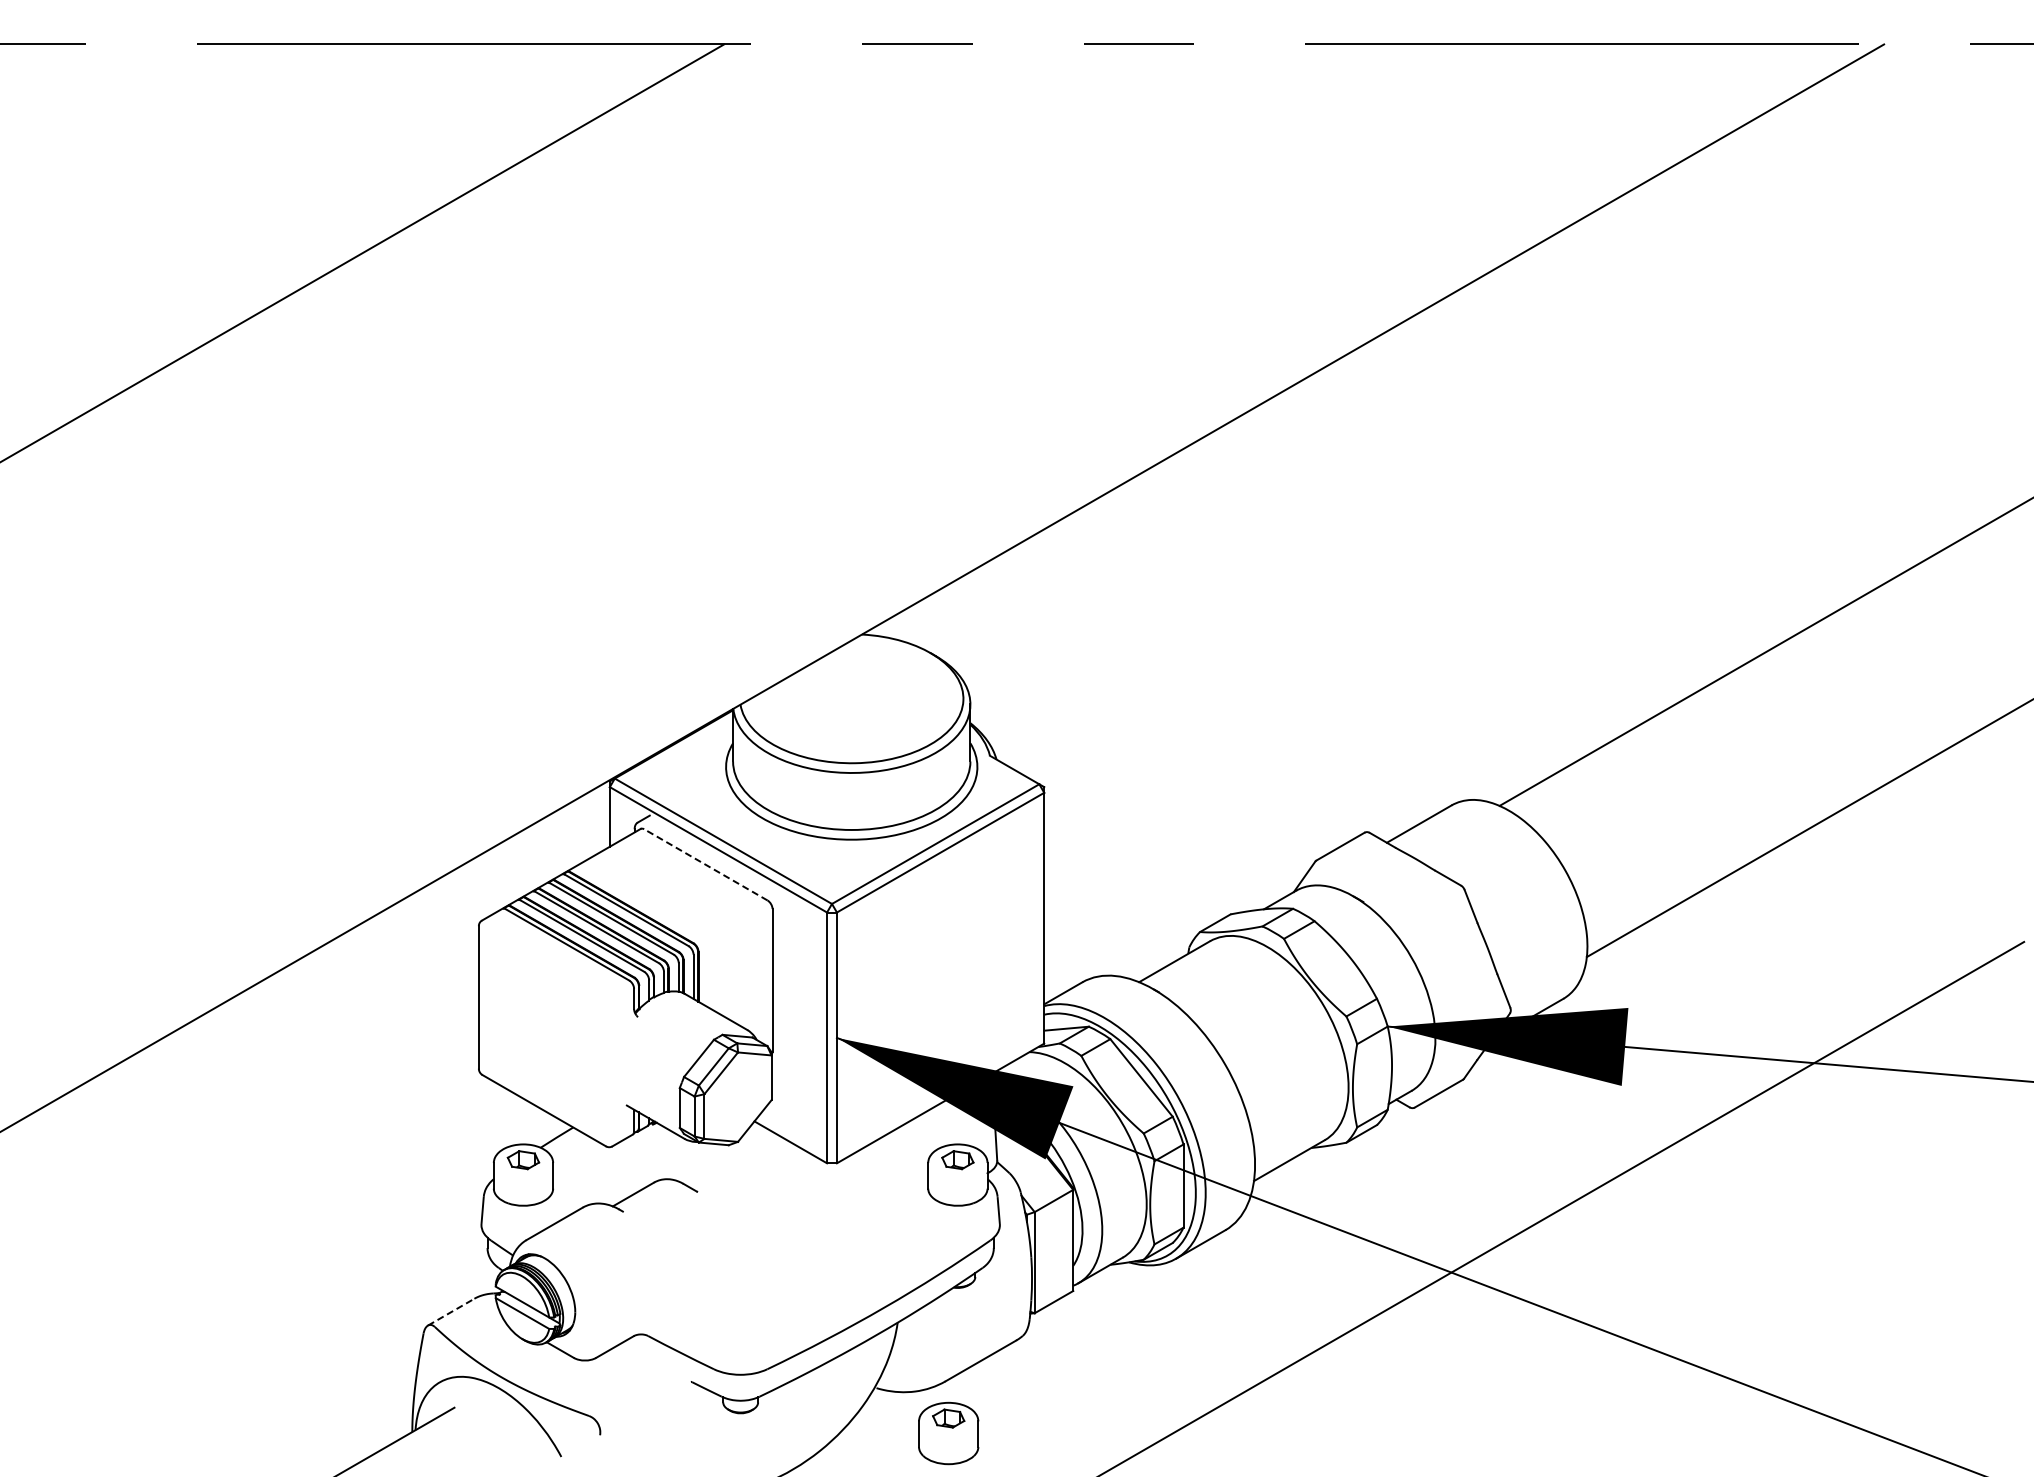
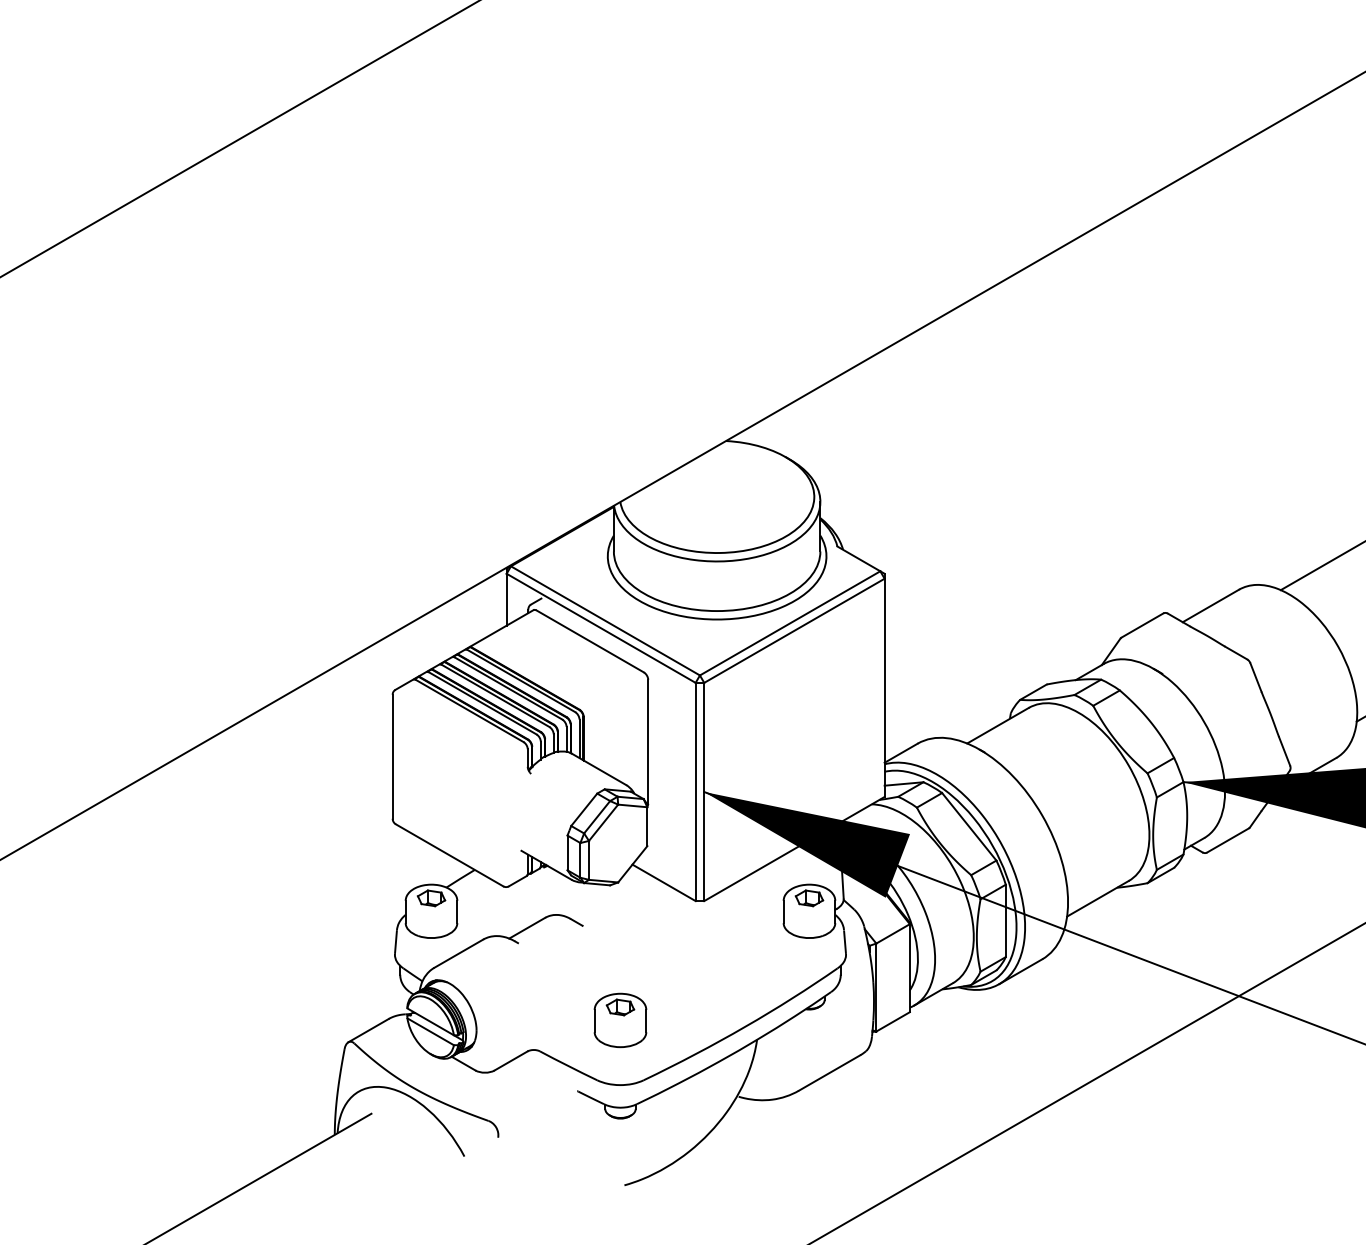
line: (705, 864) -> (589, 641), dashed -> solid
line: (451, 1312) -> (368, 1030), dashed -> solid
part: (948, 1433) -> (620, 1020), moved

